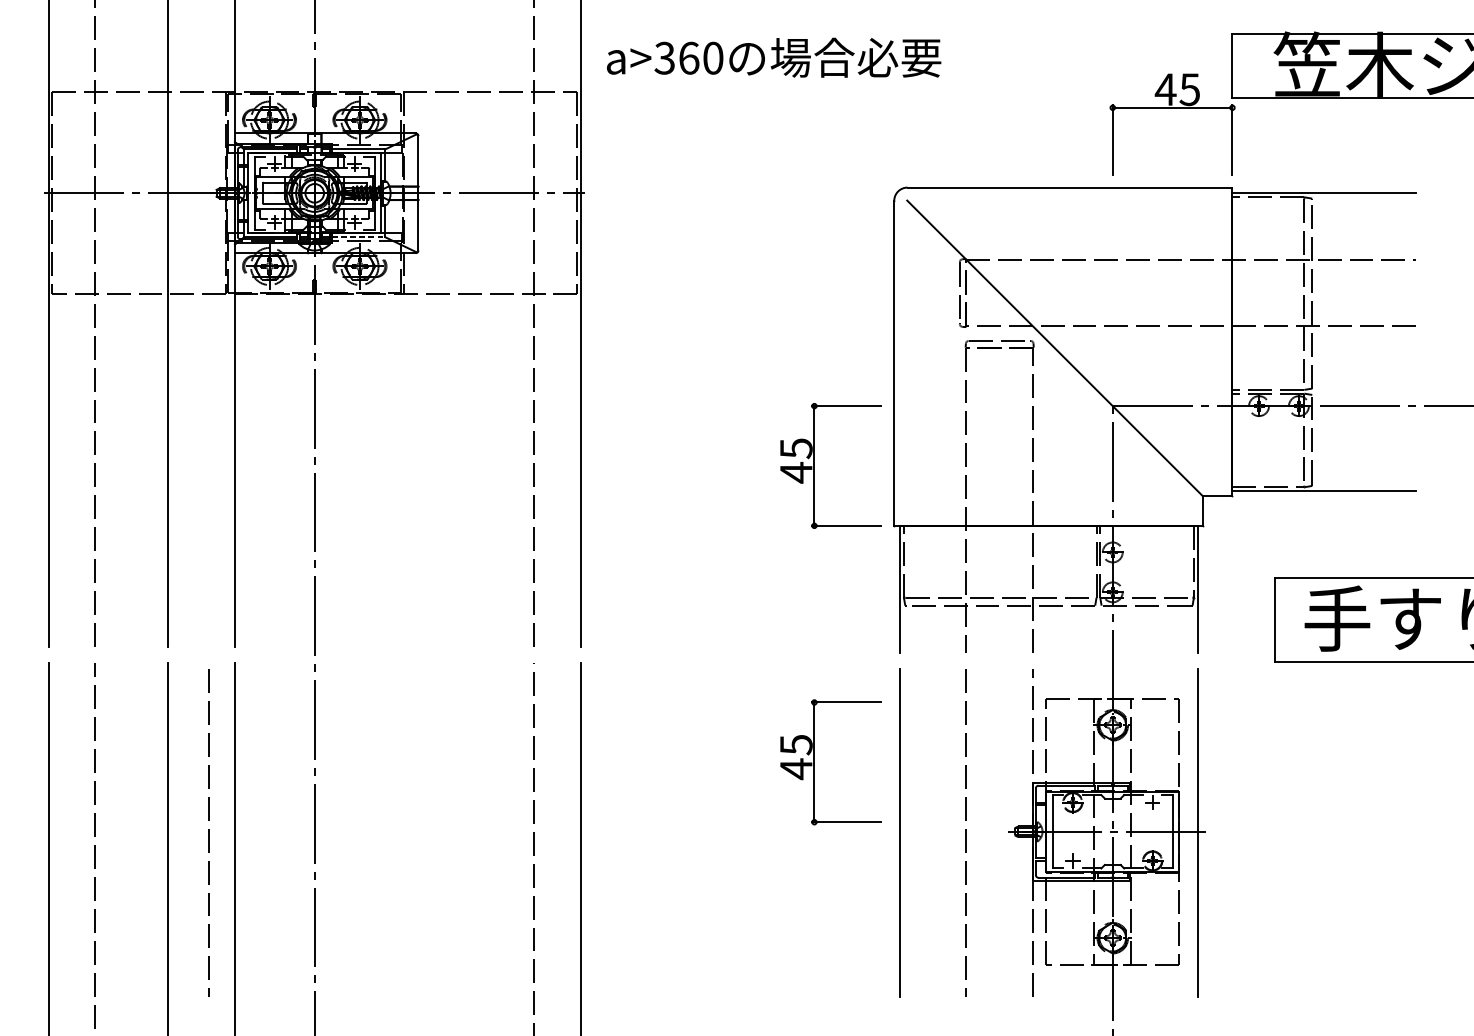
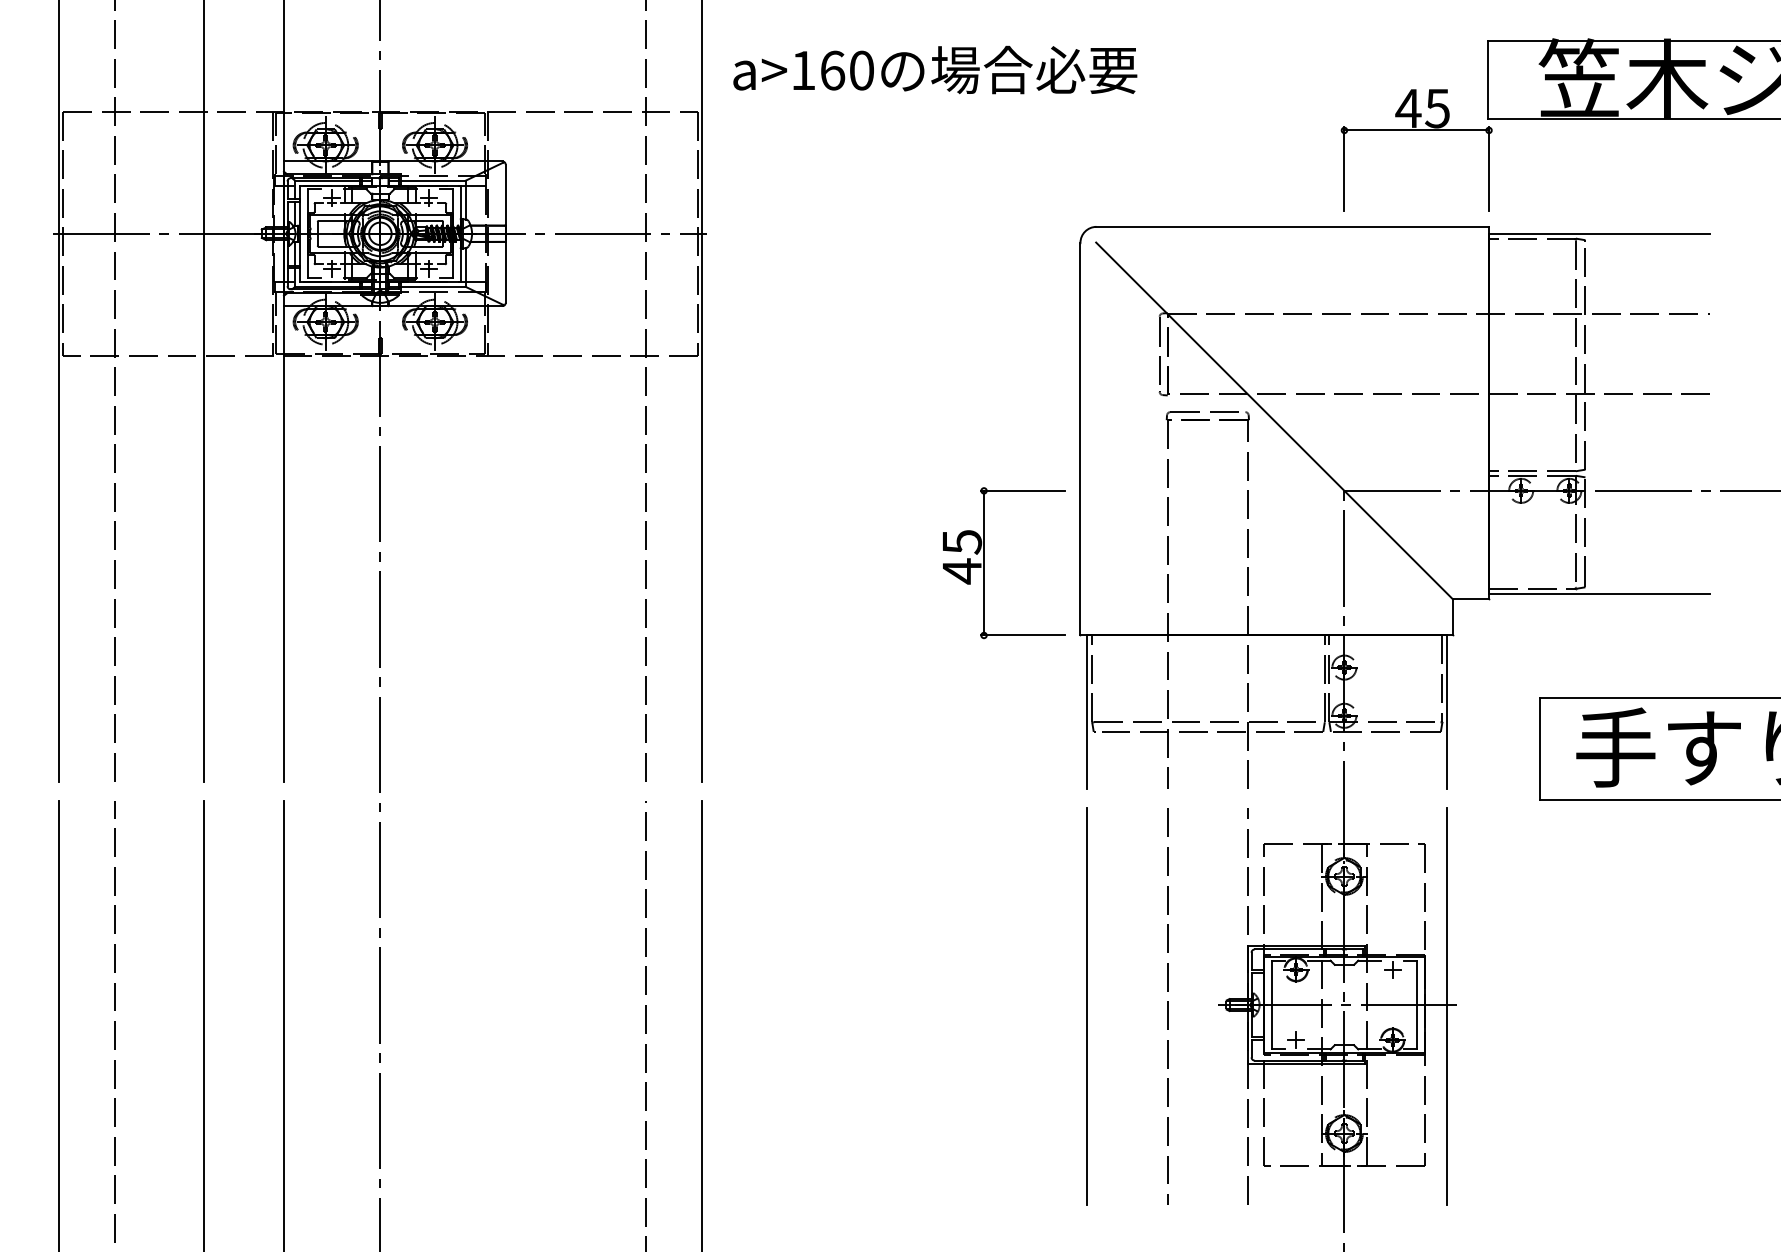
text: (664, 58) -> (802, 70), a>360 -> a>160
line: (358, 236) -> (433, 286), dashed -> solid
part: (814, 762) -> (984, 921), removed
line: (208, 832) -> (252, 1006), removed

